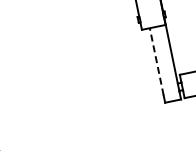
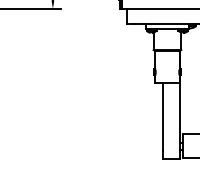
line: (156, 61) -> (163, 116), dashed -> solid

